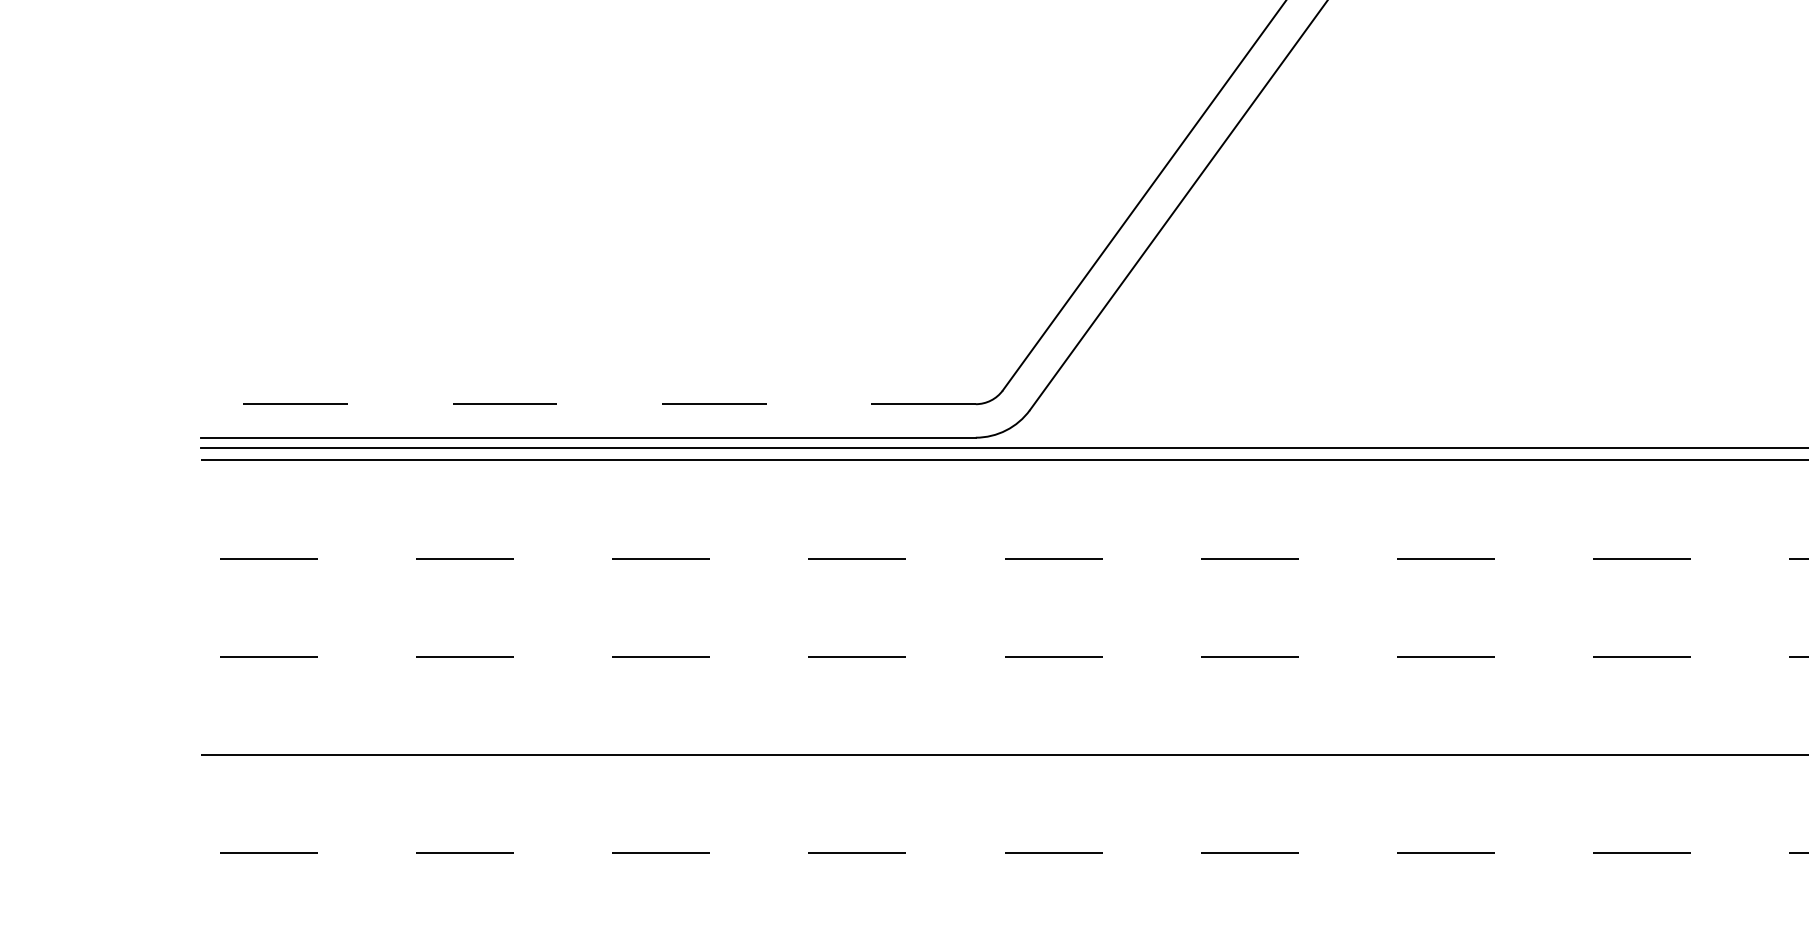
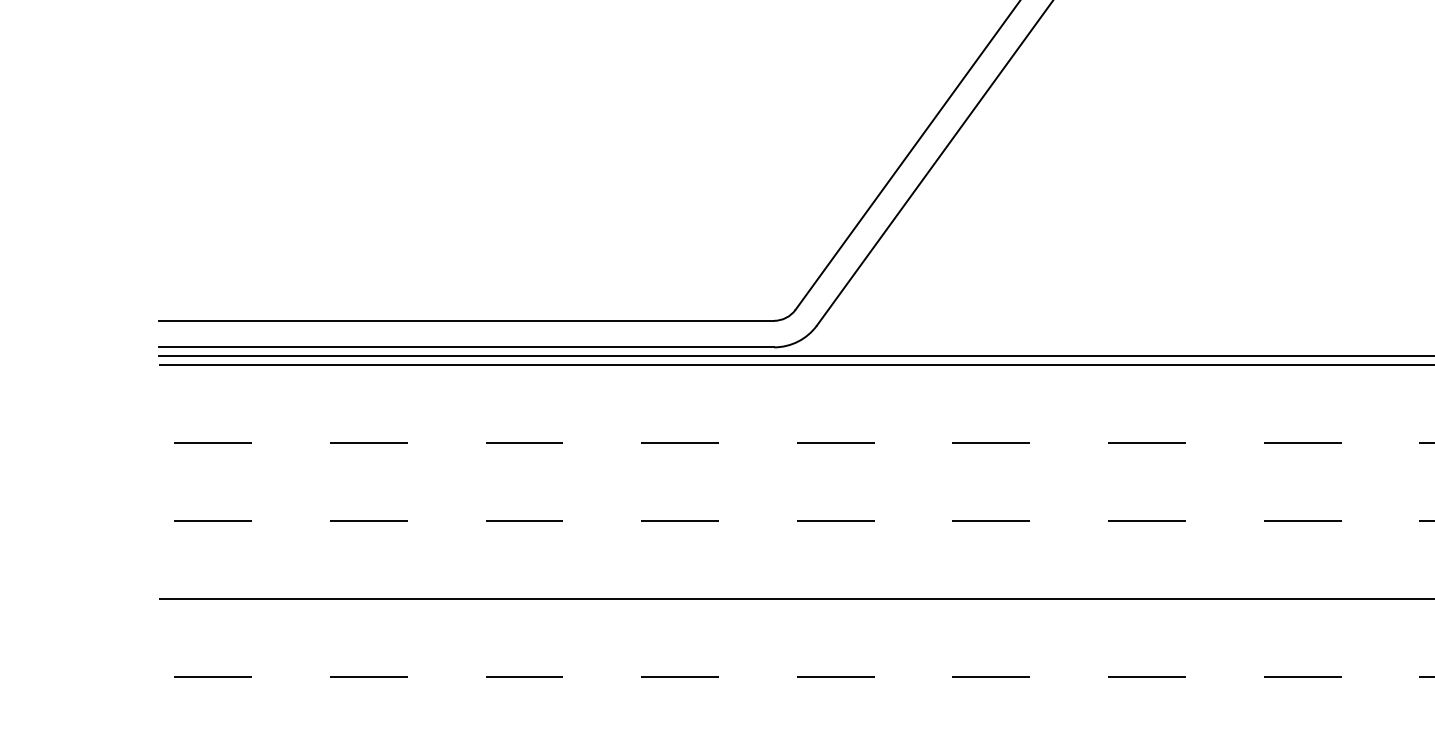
line: (588, 404) -> (466, 321), dashed -> solid

